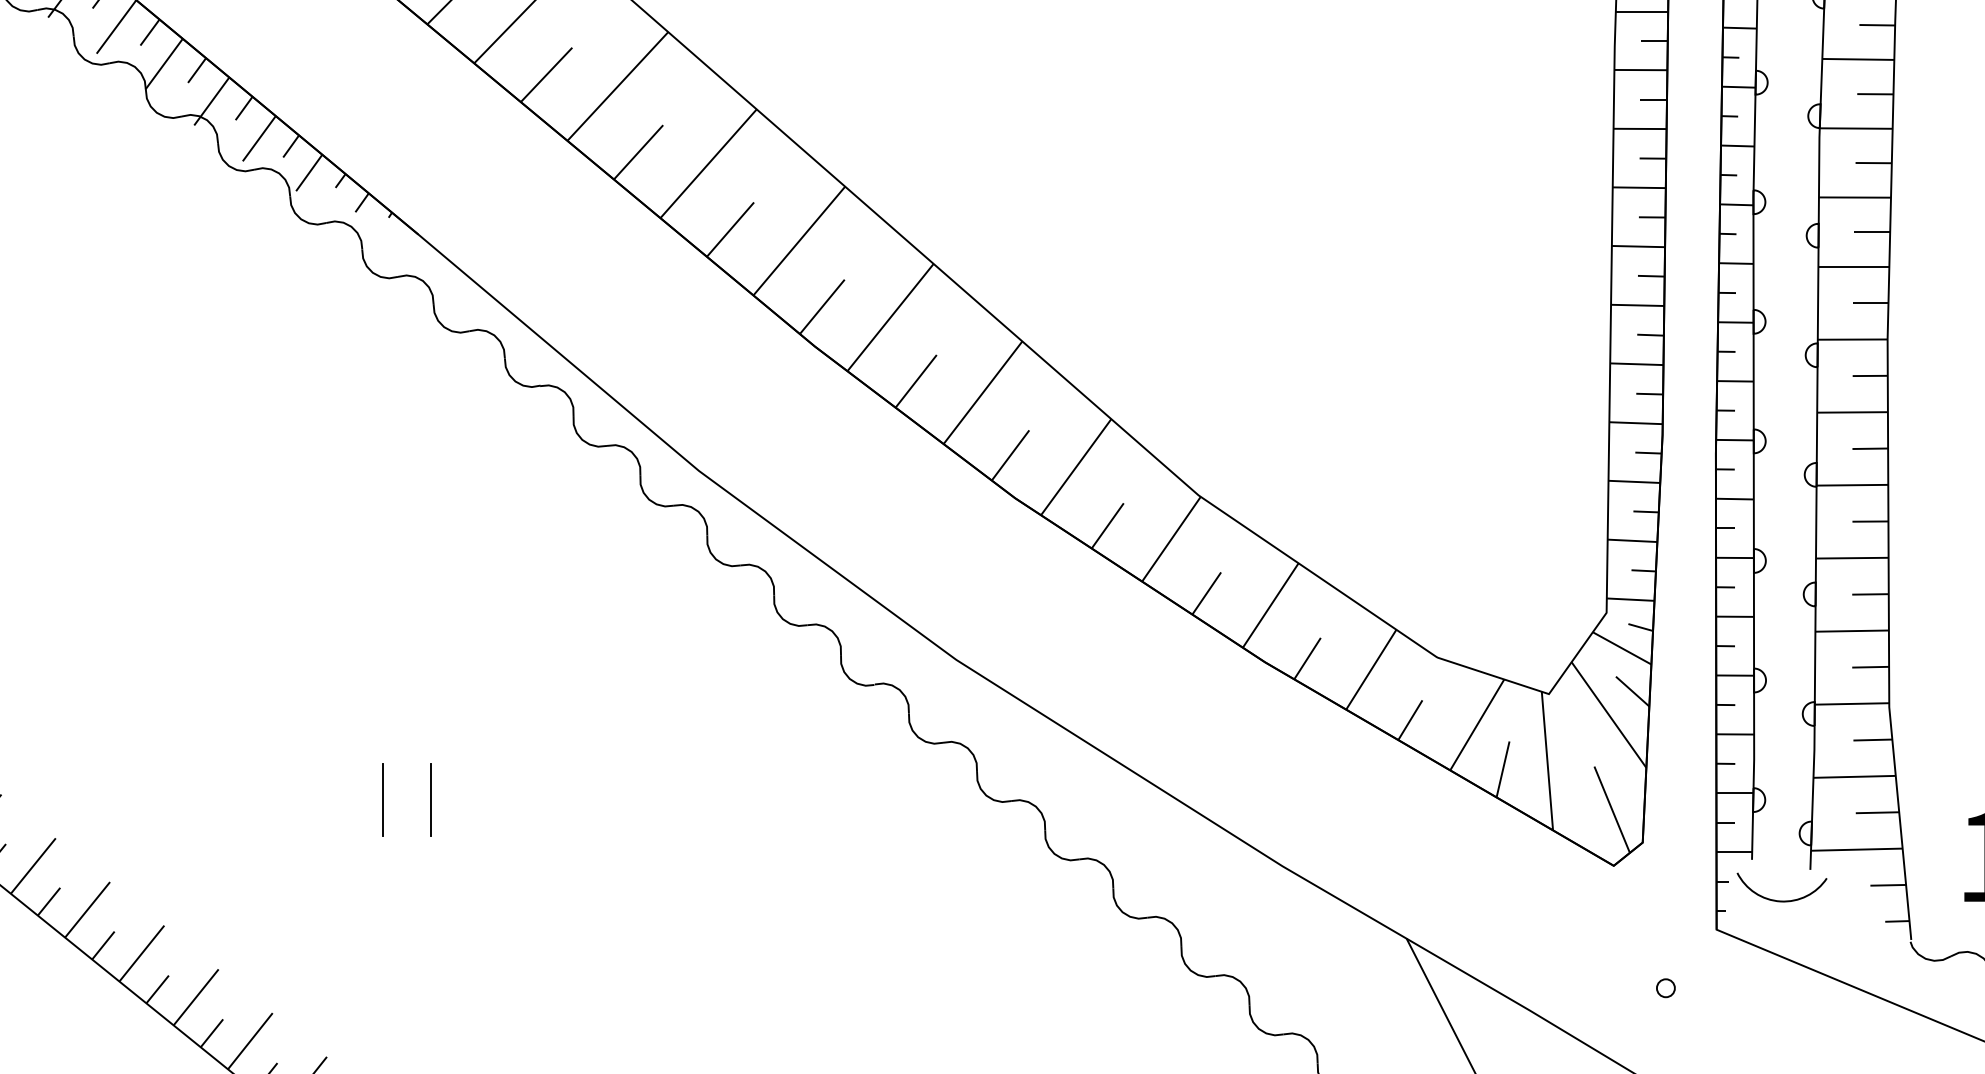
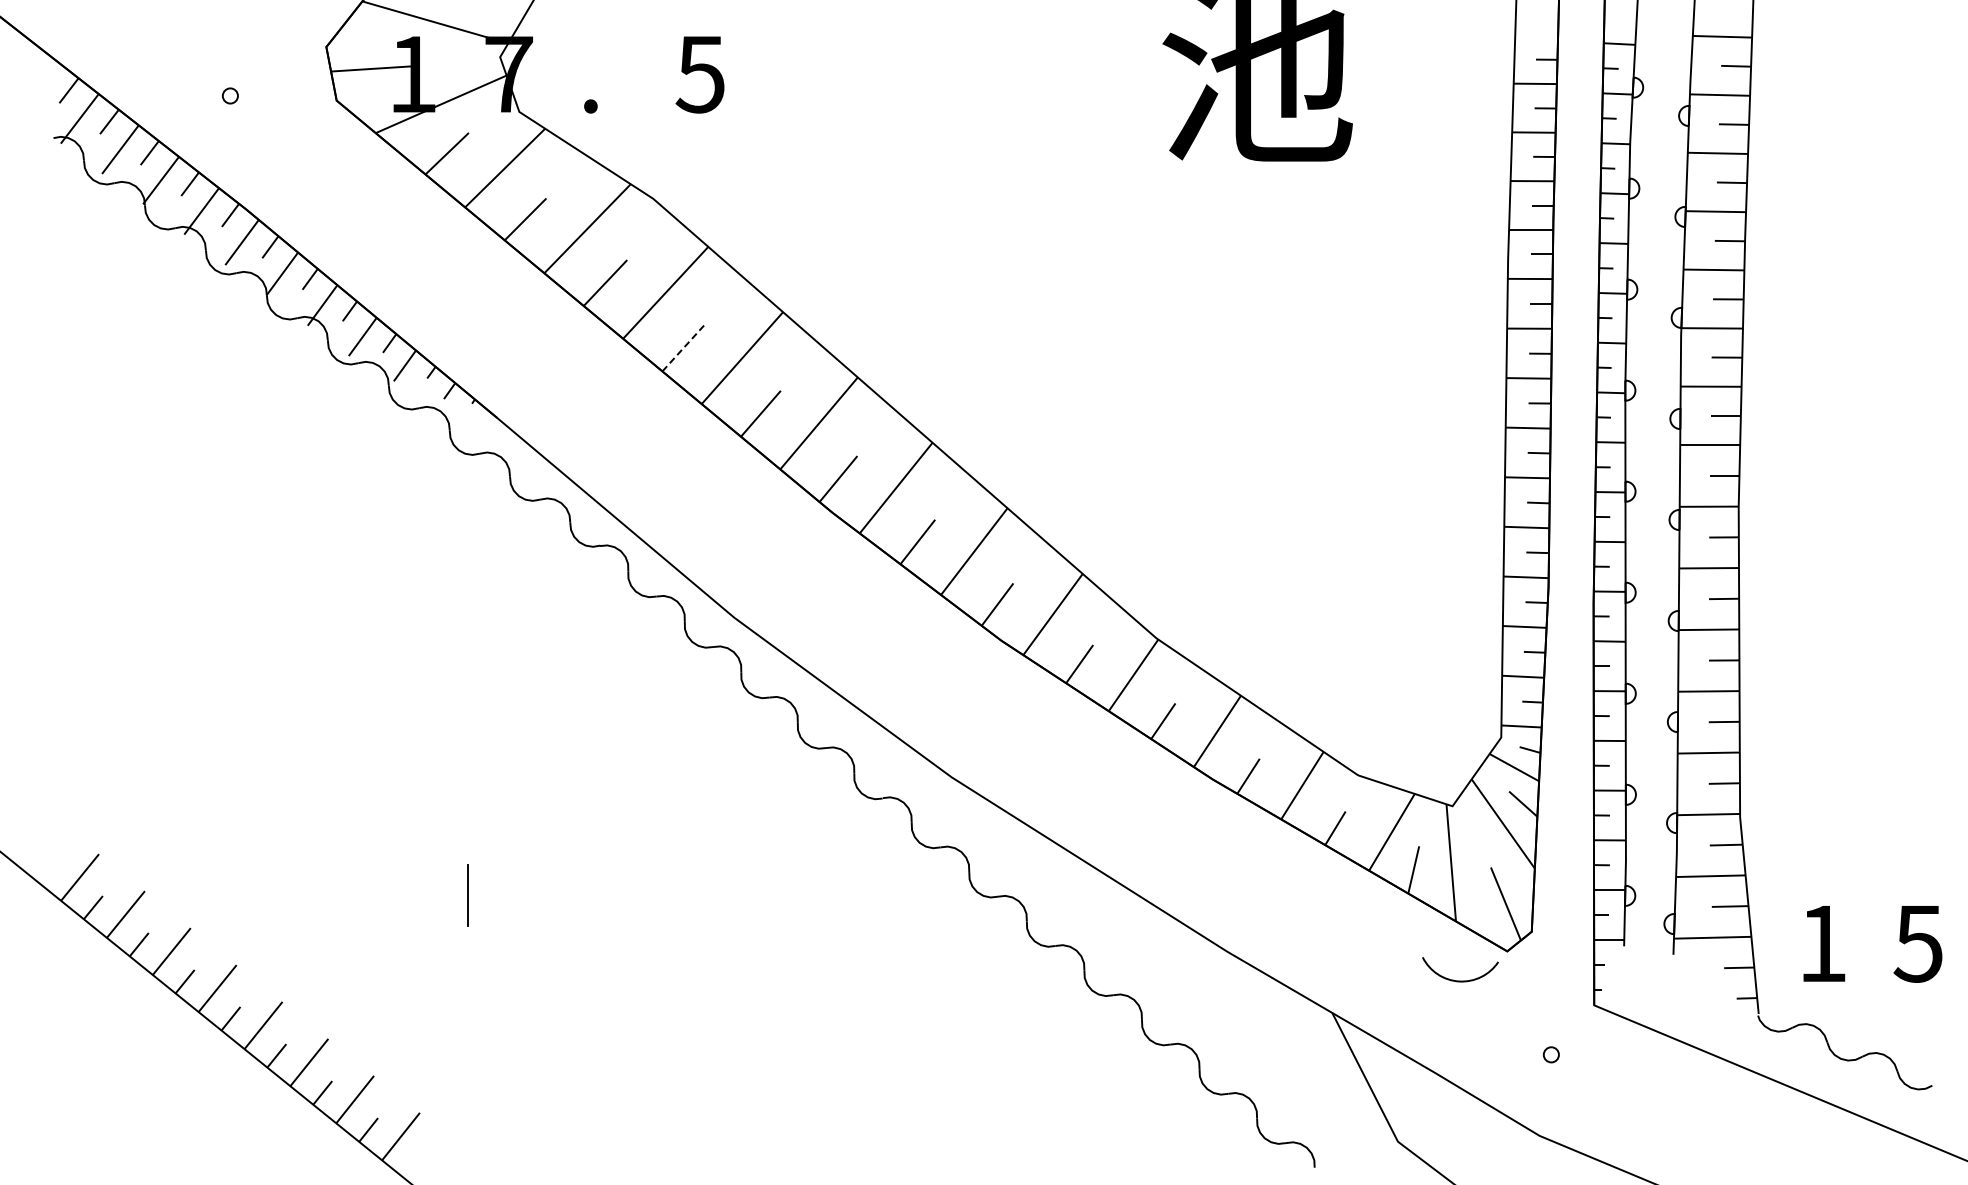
line: (638, 152) -> (683, 348), solid -> dashed
line: (431, 799) -> (508, 895), removed
arc: (1782, 900) -> (1460, 980), moved

